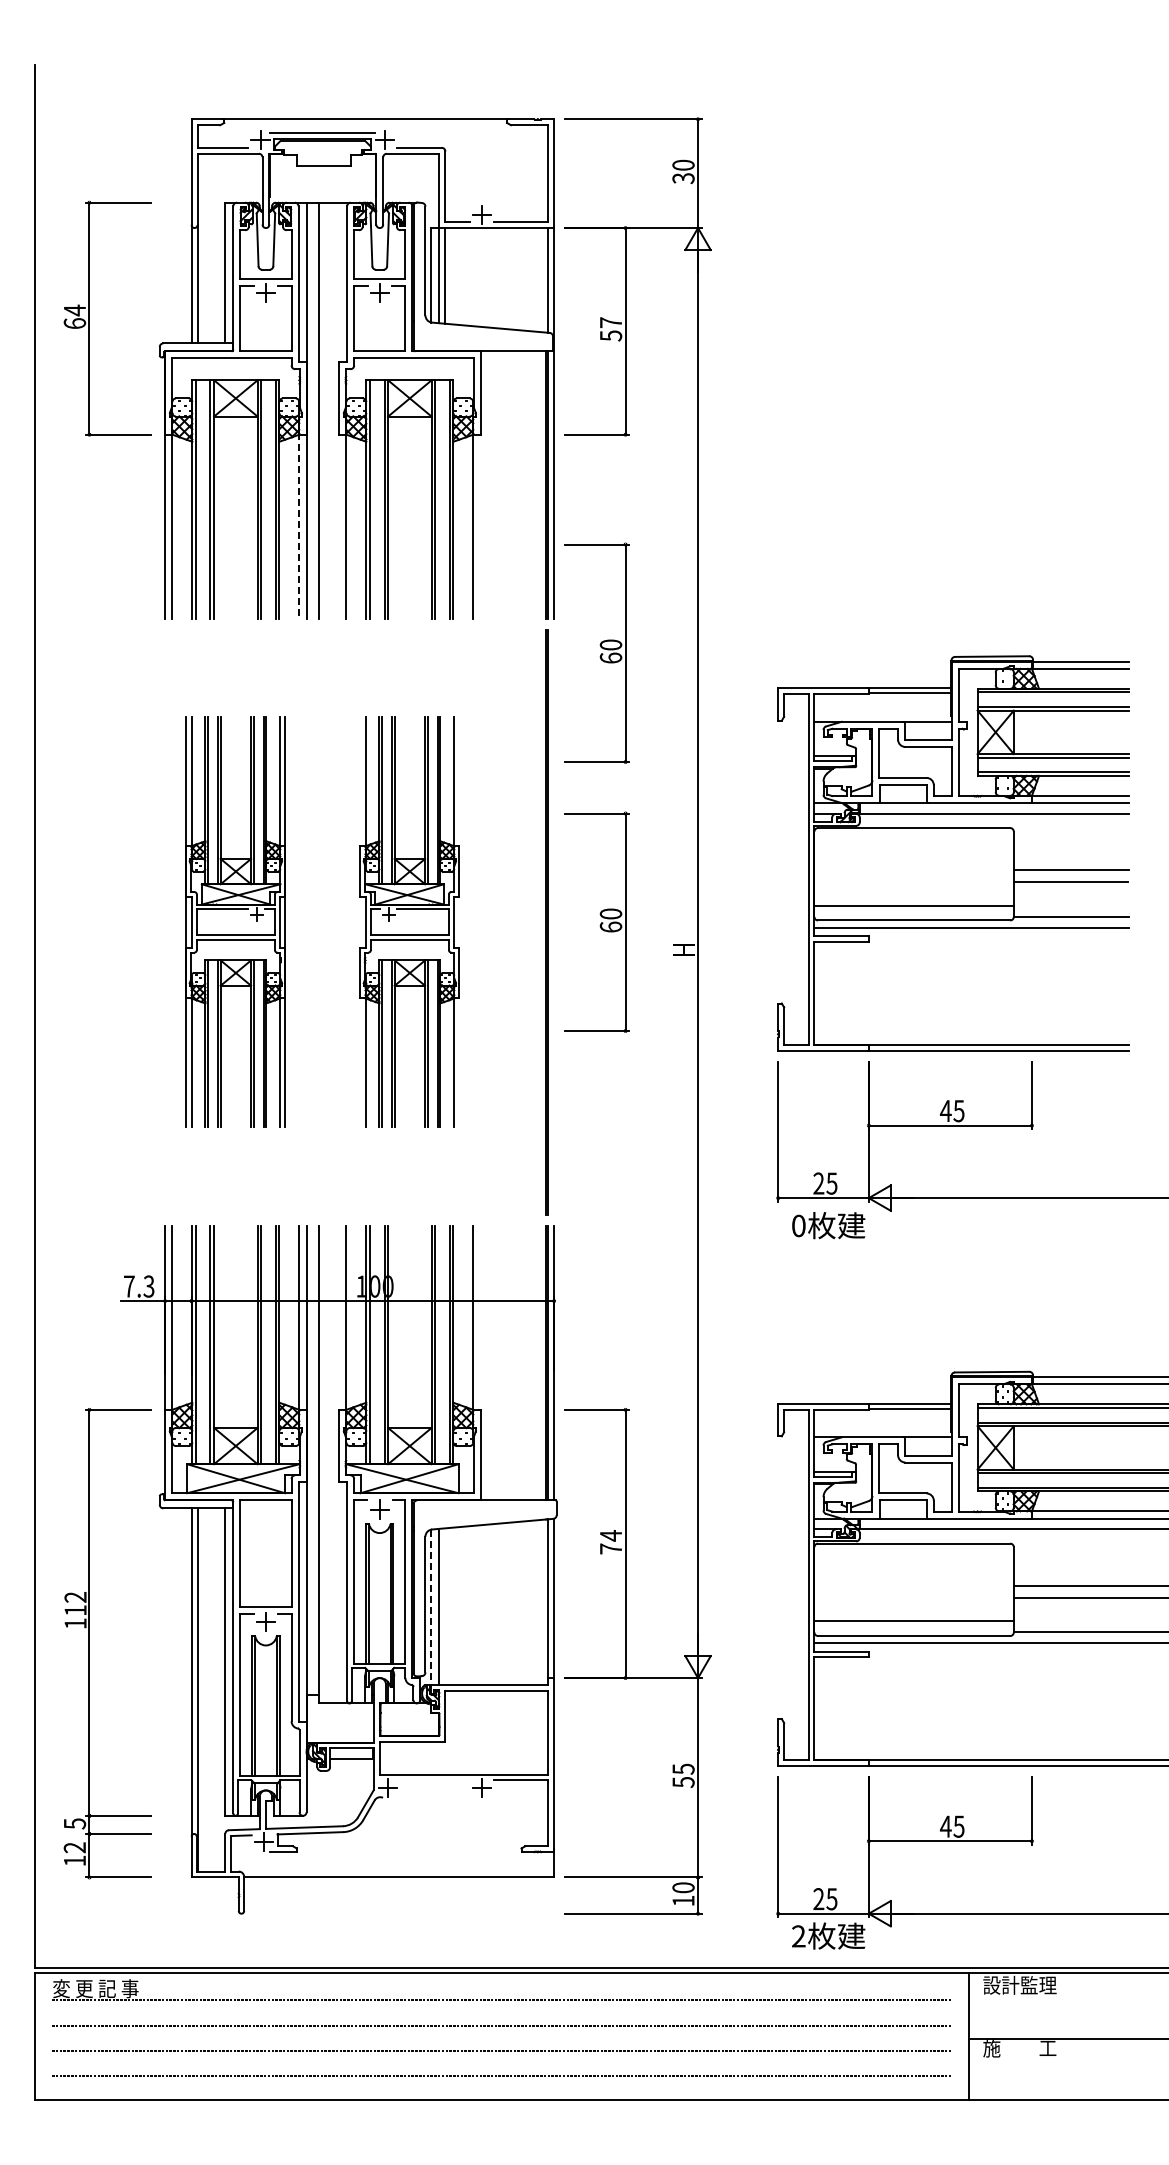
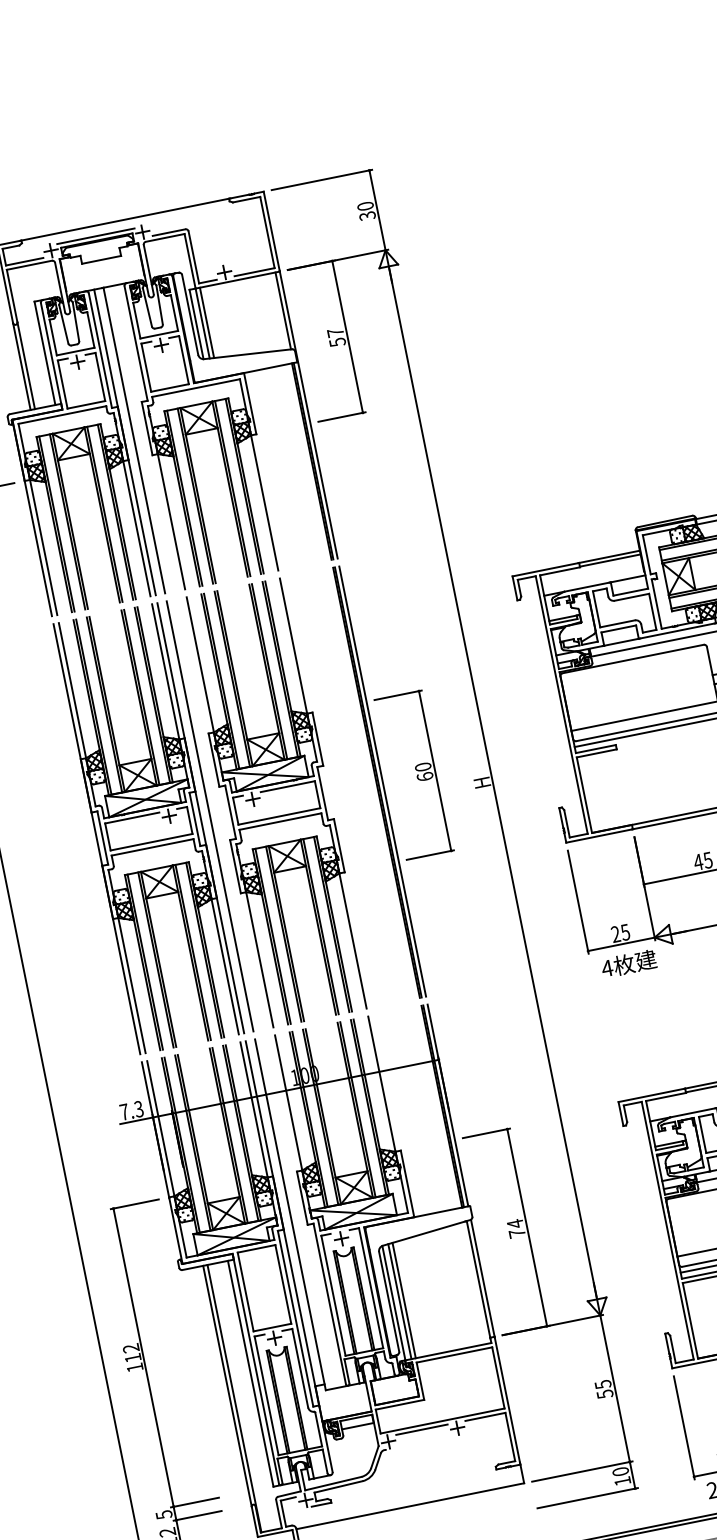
line: (299, 525) -> (136, 527), dashed -> solid
part: (596, 652) -> (373, 577), removed
line: (319, 921) -> (210, 815), added
line: (554, 921) -> (382, 780), added
part: (235, 922) -> (148, 828), size x1.43
part: (409, 922) -> (276, 803), size x1.43
text: (798, 1225) -> (607, 968), 0 -> 4
line: (445, 1606) -> (404, 1300), added
line: (431, 1607) -> (394, 1303), dashed -> solid
line: (434, 1780) -> (421, 1429), added

